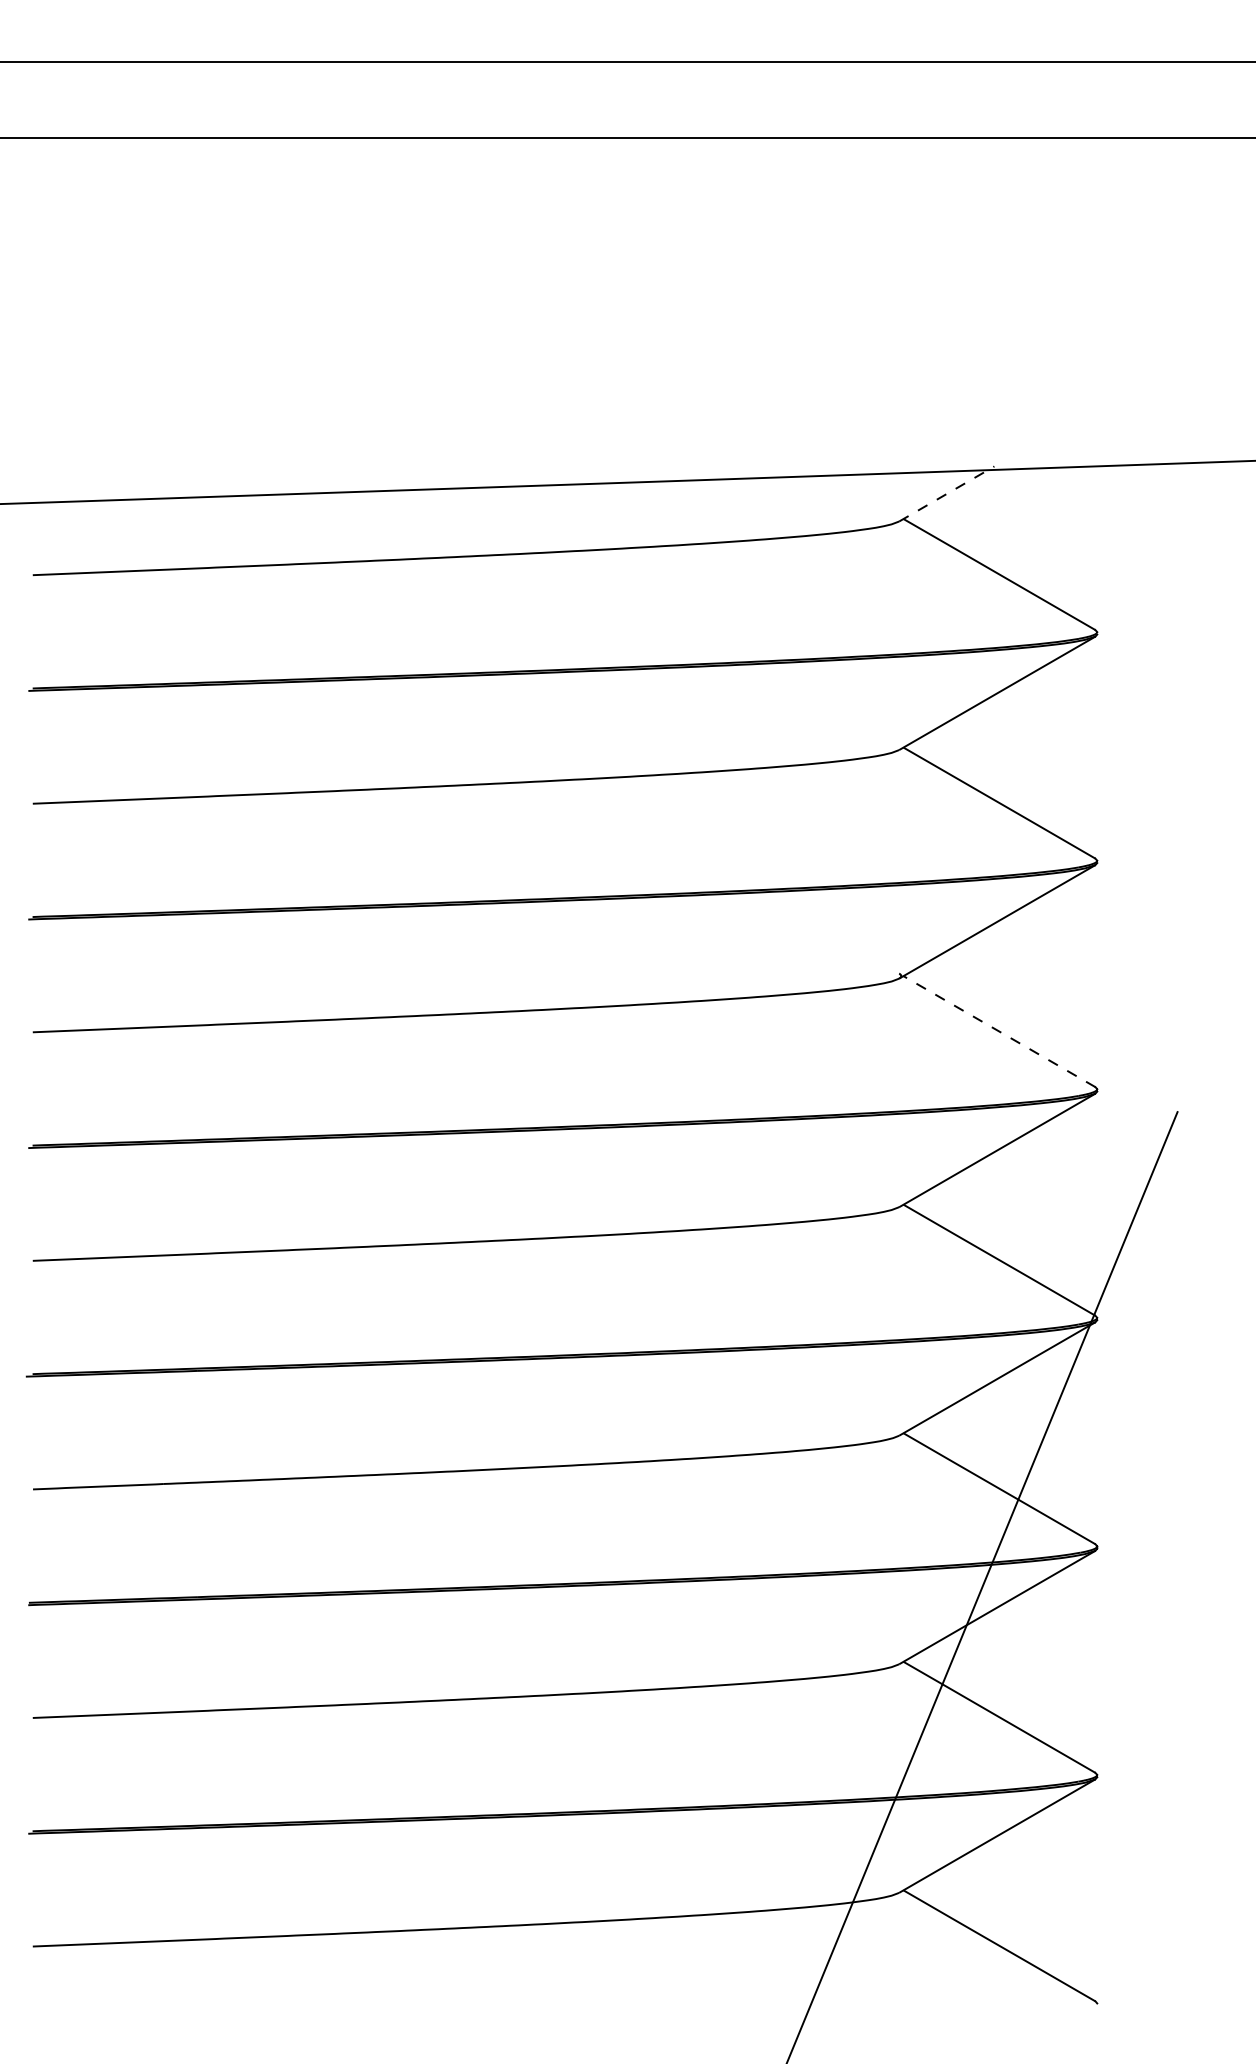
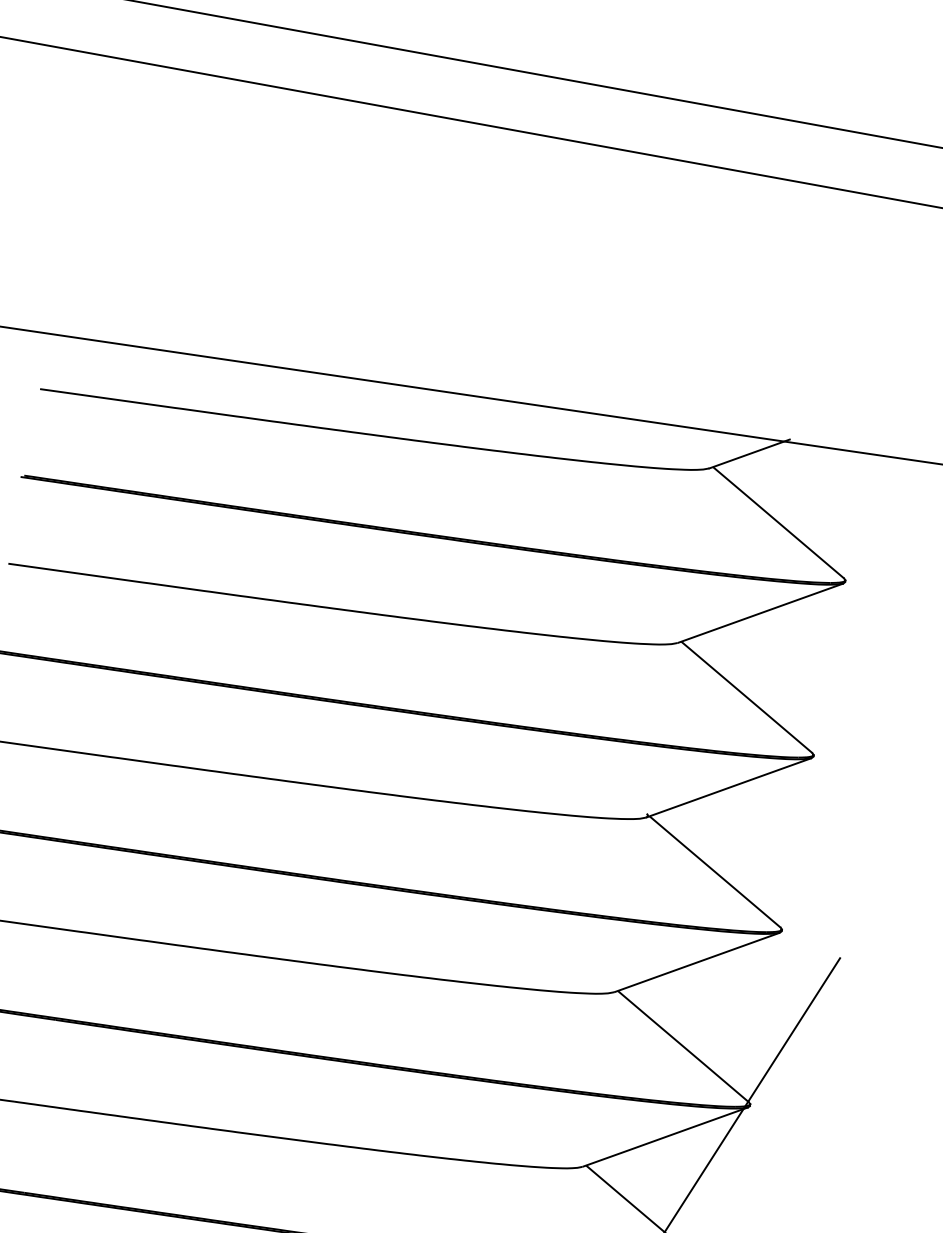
line: (947, 493) -> (750, 453), dashed -> solid
line: (999, 1031) -> (715, 871), dashed -> solid

